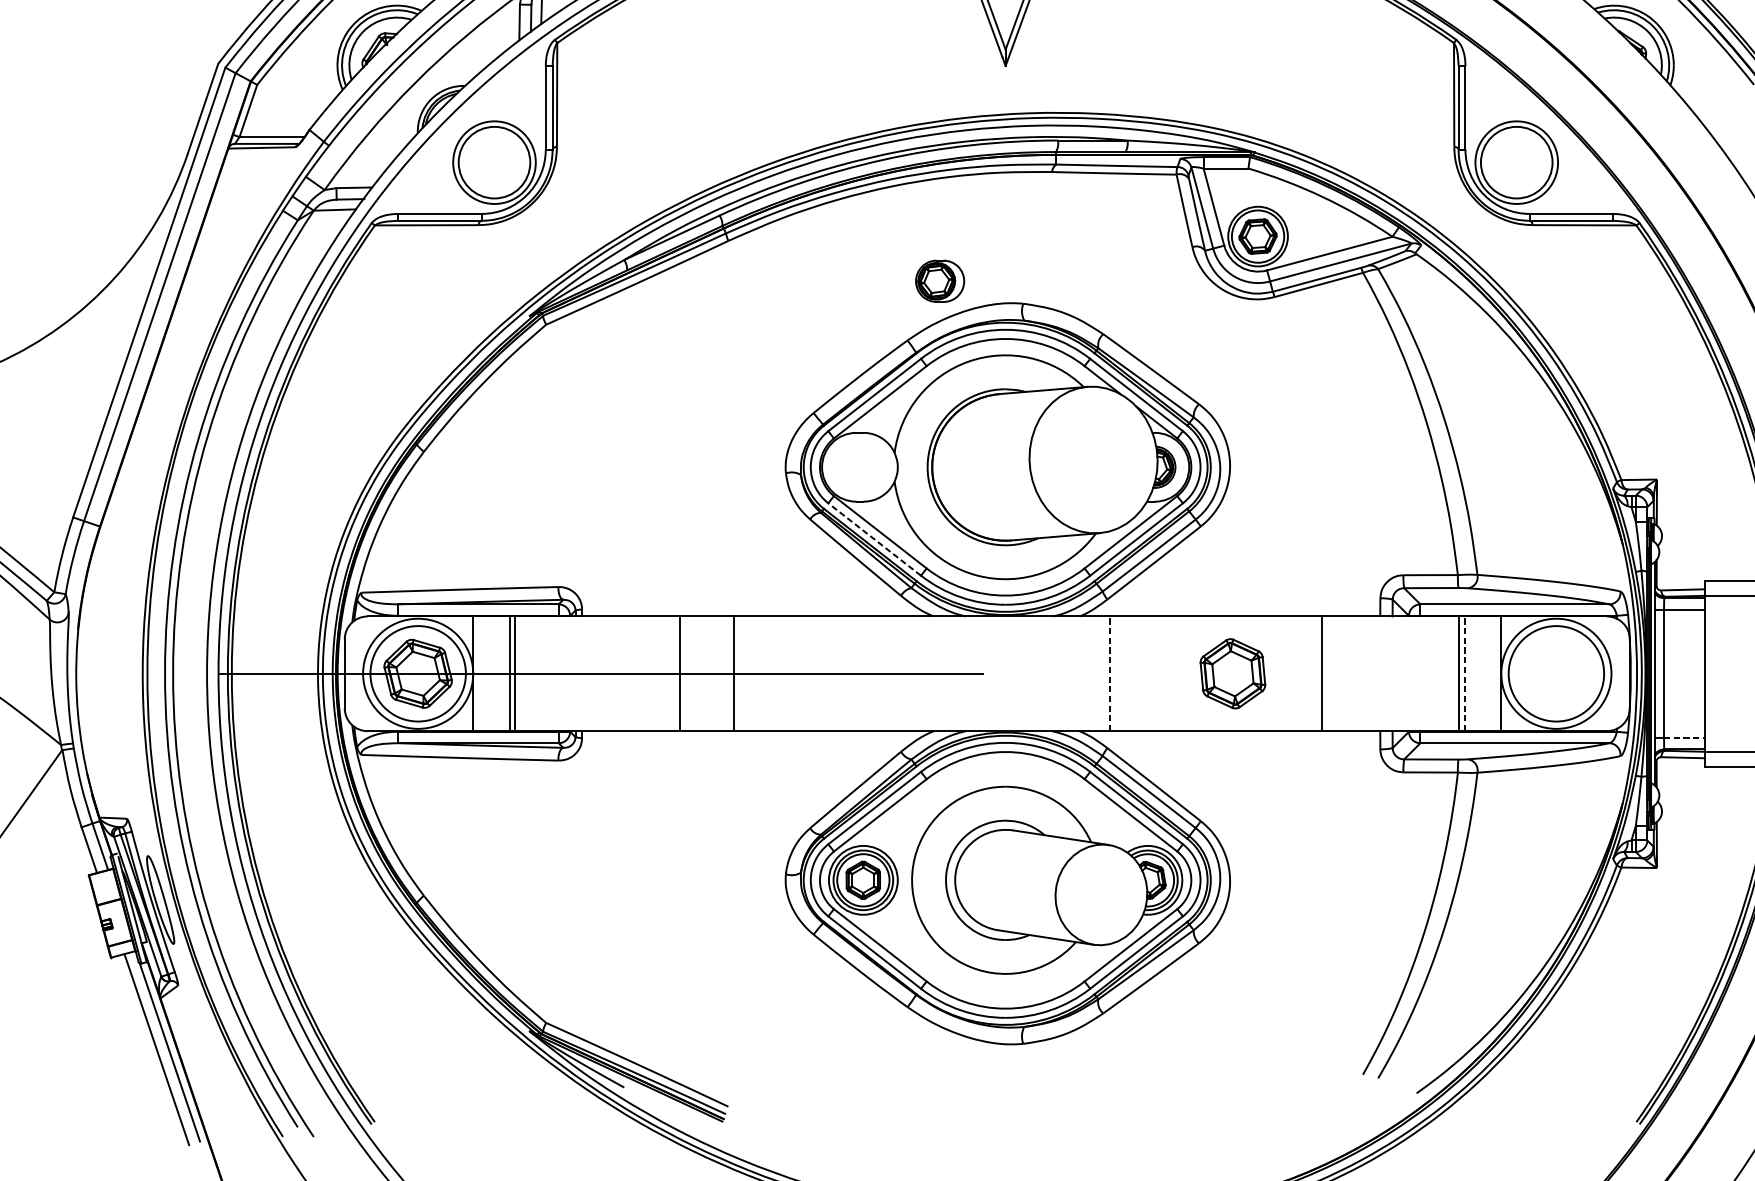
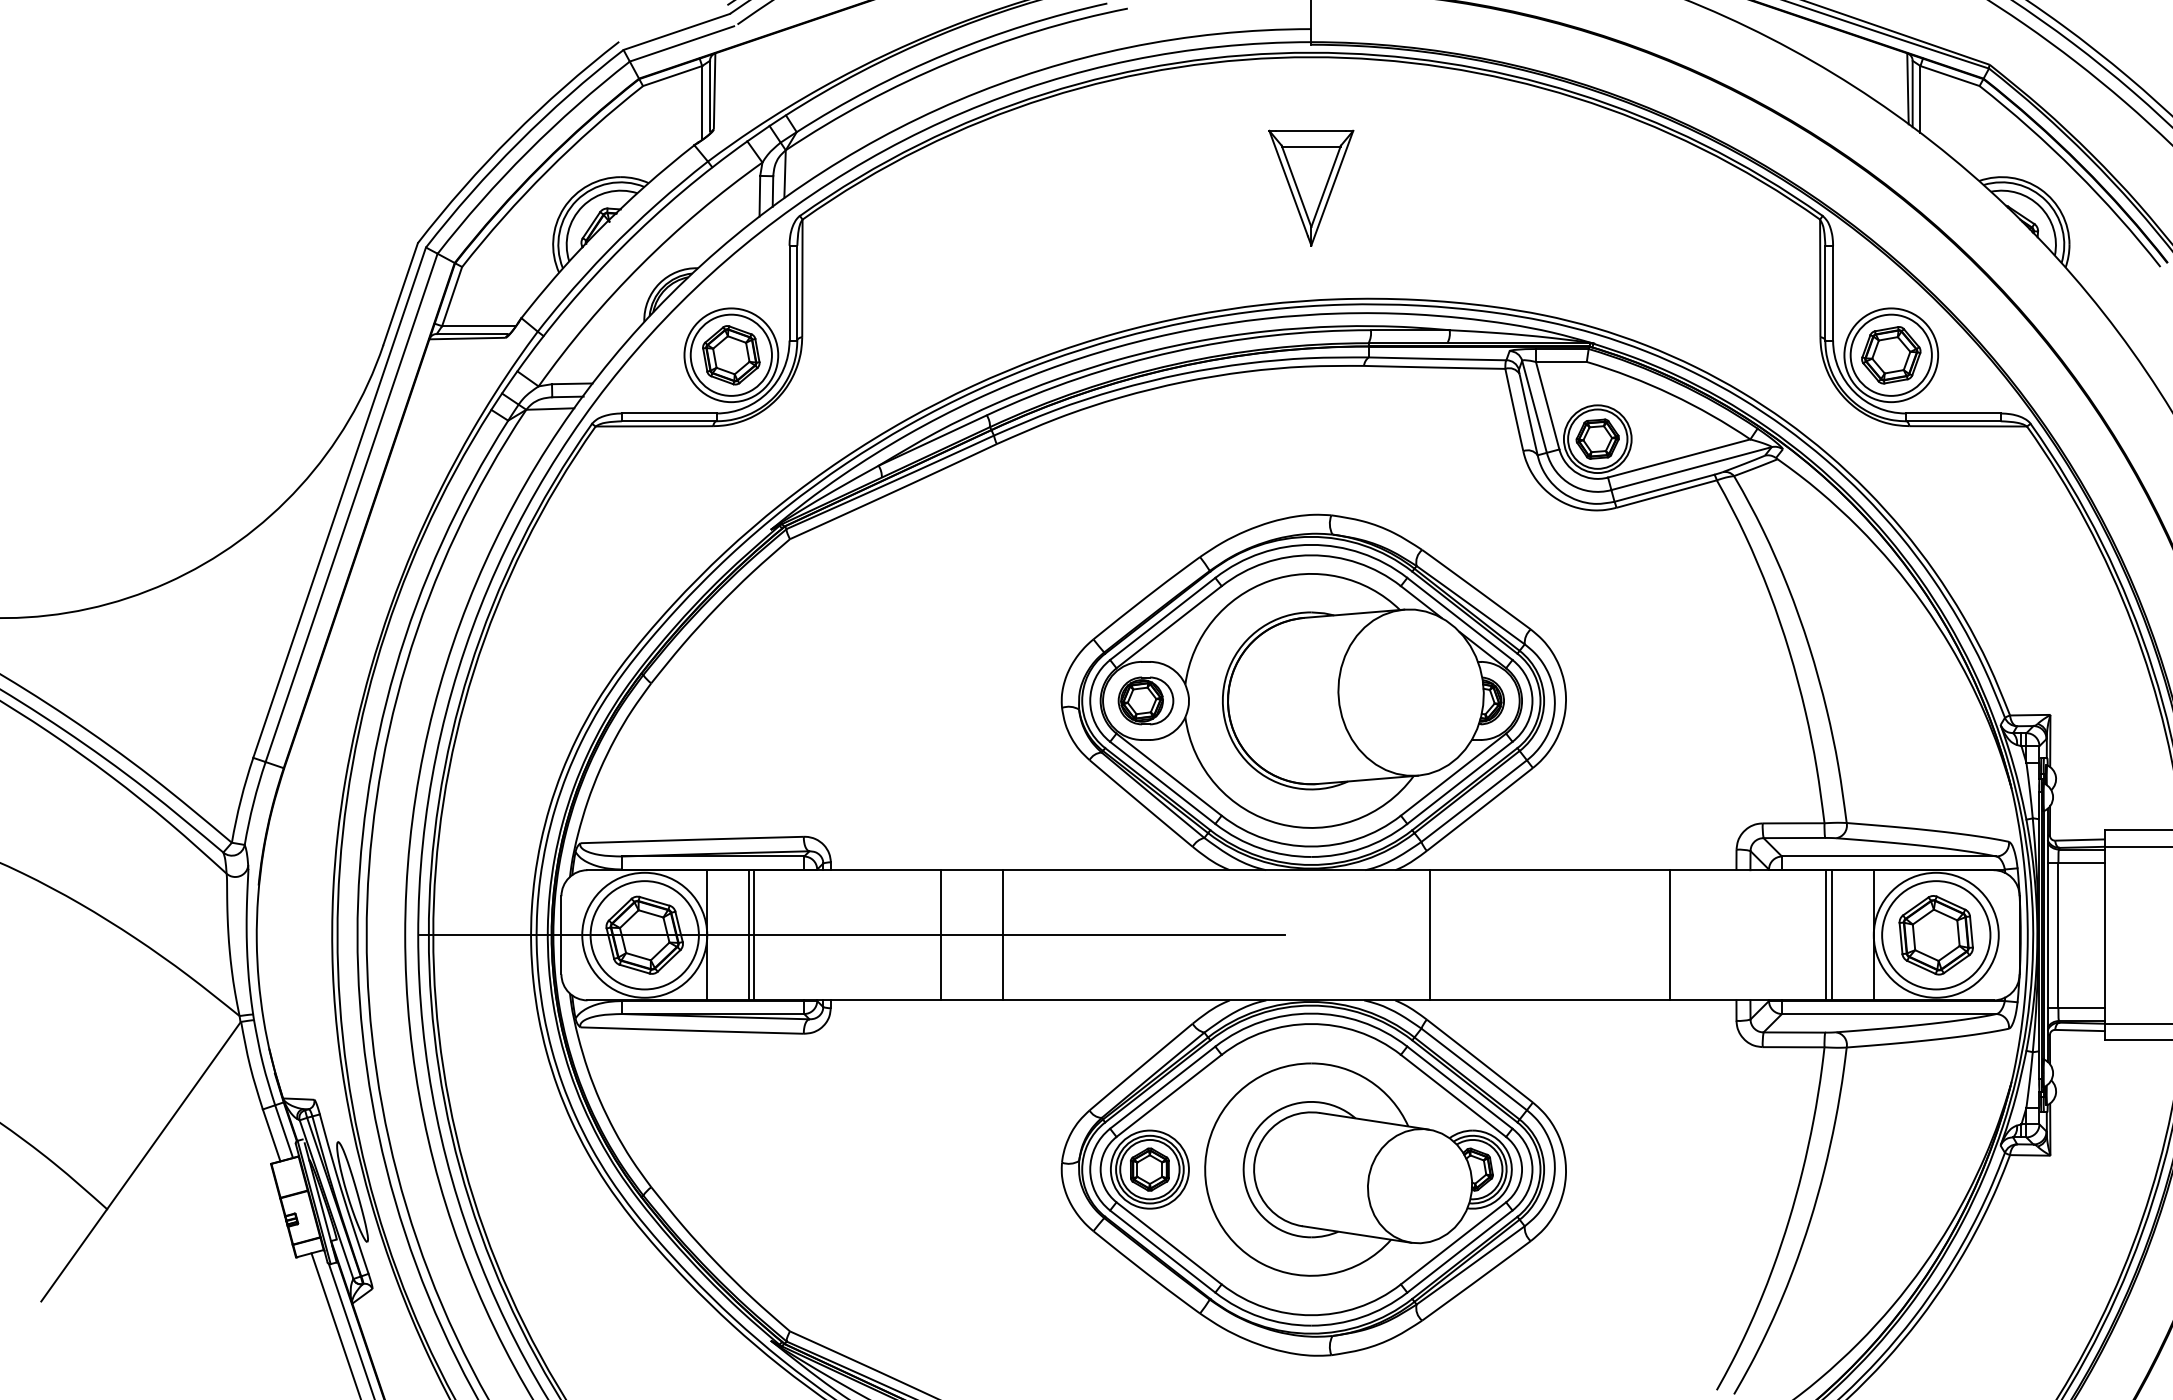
part: (494, 162) -> (731, 355), added
part: (1516, 162) -> (1891, 355), added
part: (939, 280) -> (1145, 700), moved
line: (874, 539) -> (1162, 782), dashed -> solid
line: (1110, 673) -> (1430, 934), dashed -> solid
line: (1464, 673) -> (1832, 934), dashed -> solid
part: (1232, 674) -> (1935, 935), moved
line: (1685, 738) -> (2082, 1008), dashed -> solid

